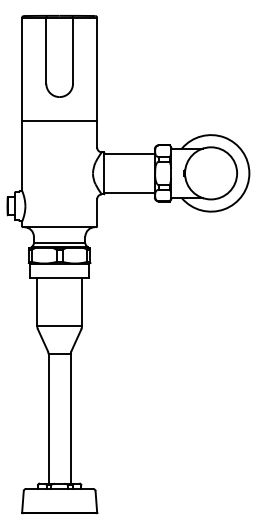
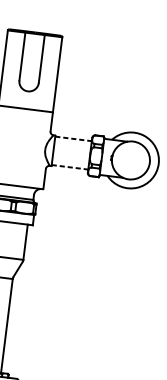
line: (130, 153) -> (74, 138), solid -> dashed
line: (130, 192) -> (70, 167), solid -> dashed

